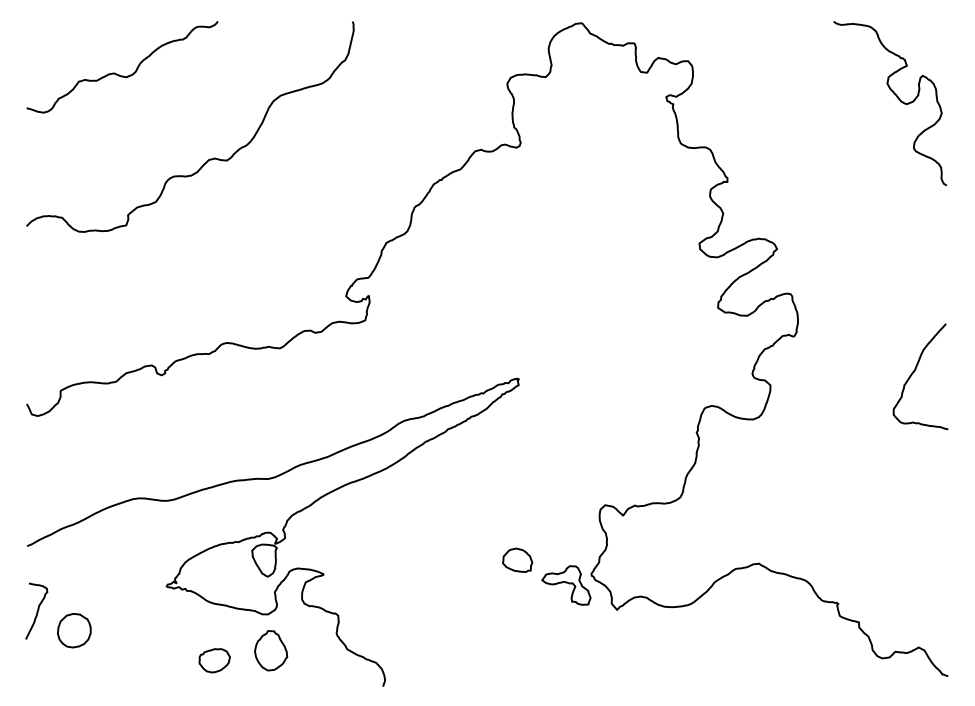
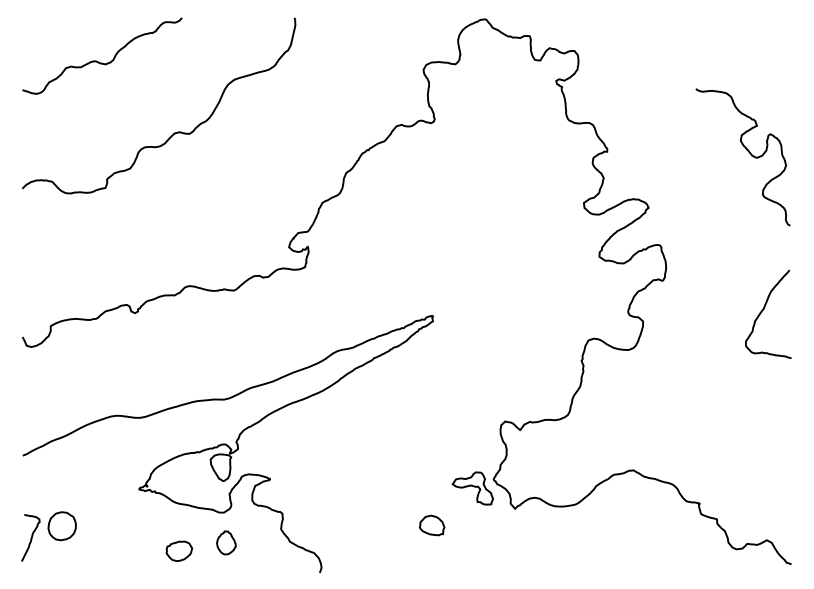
curve: (895, 96) -> (747, 151), moved
part: (518, 560) -> (432, 525), moved
curve: (37, 610) -> (31, 537), moved
part: (271, 650) -> (226, 542), size x0.7

